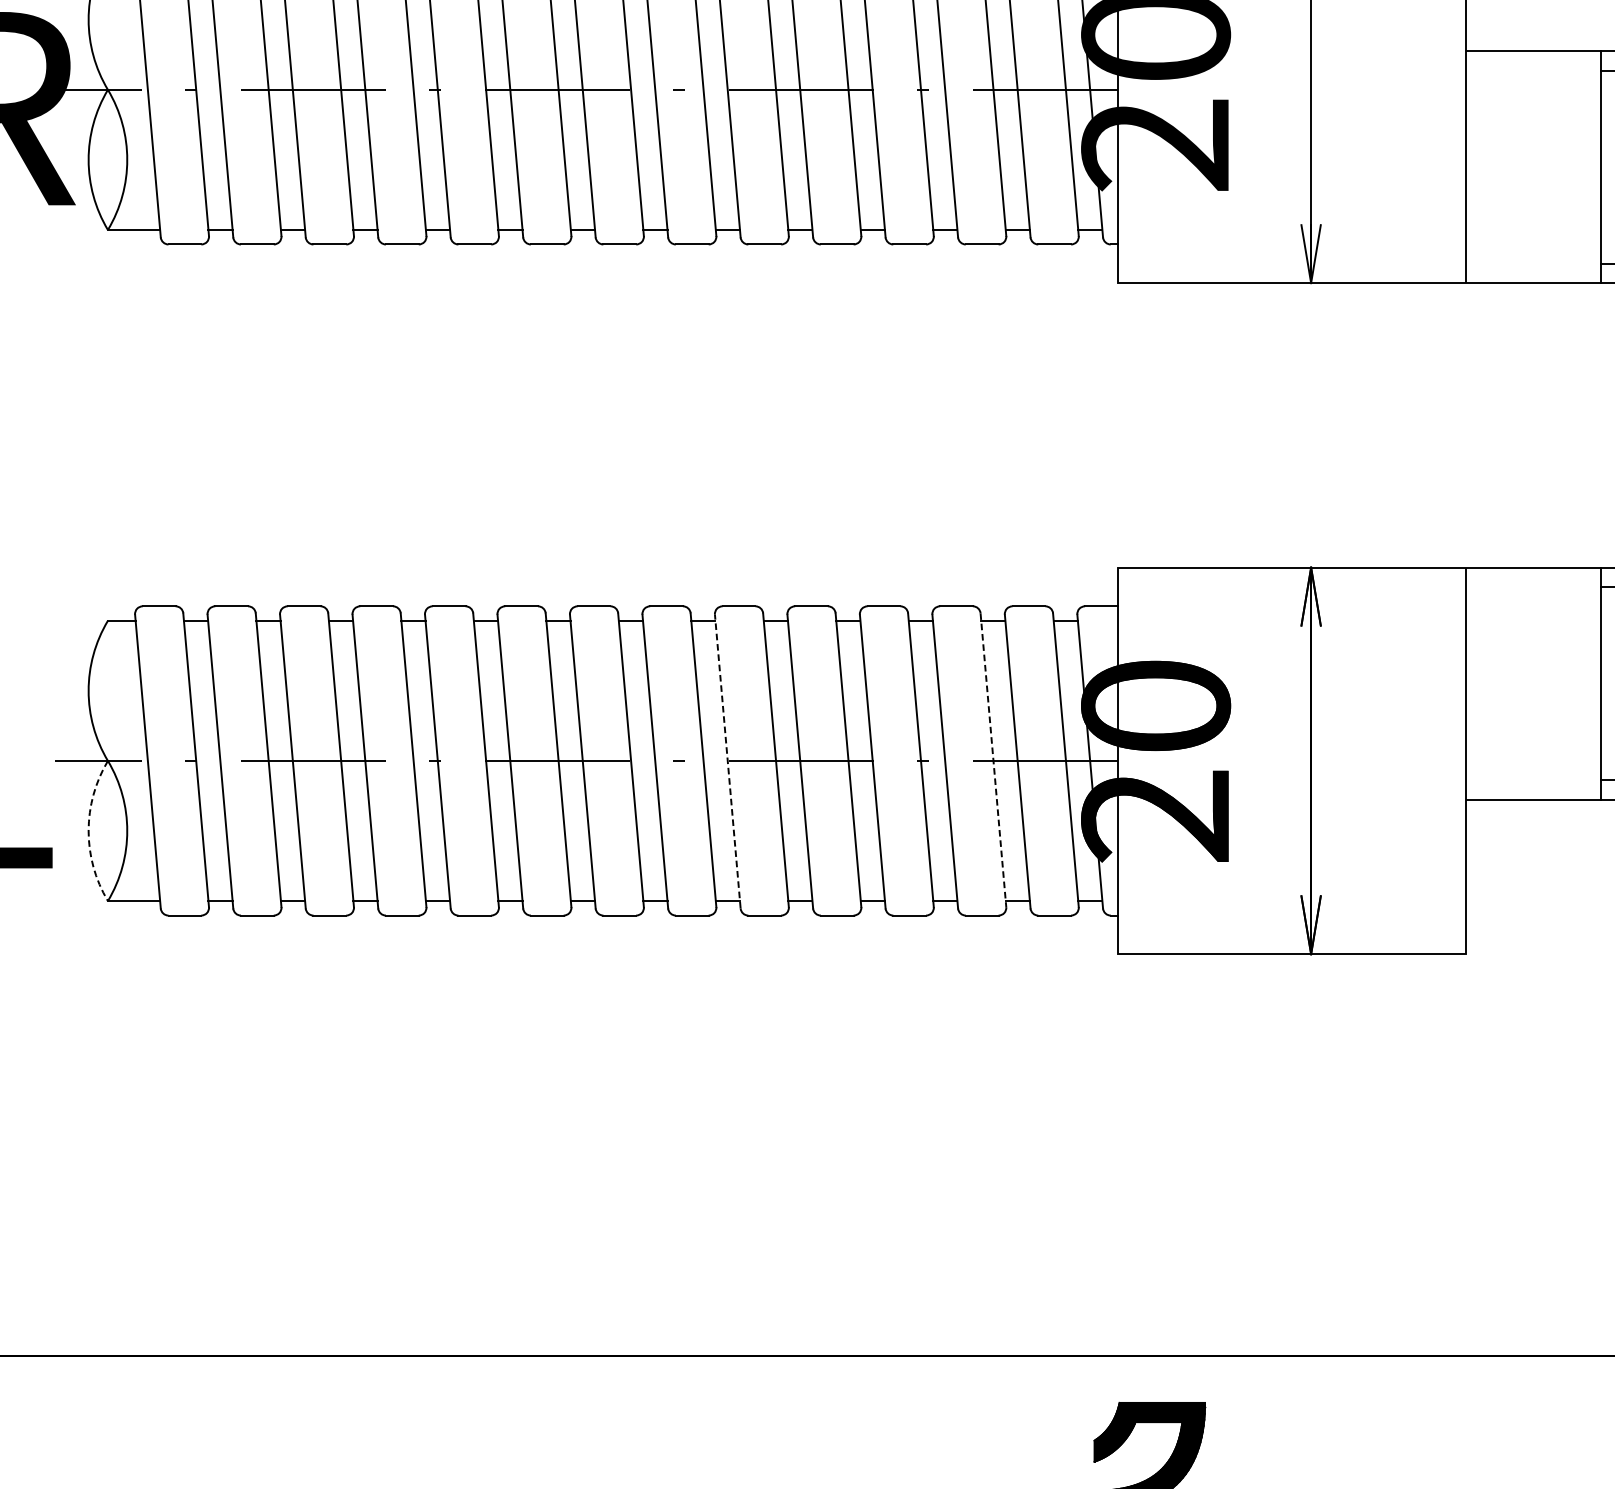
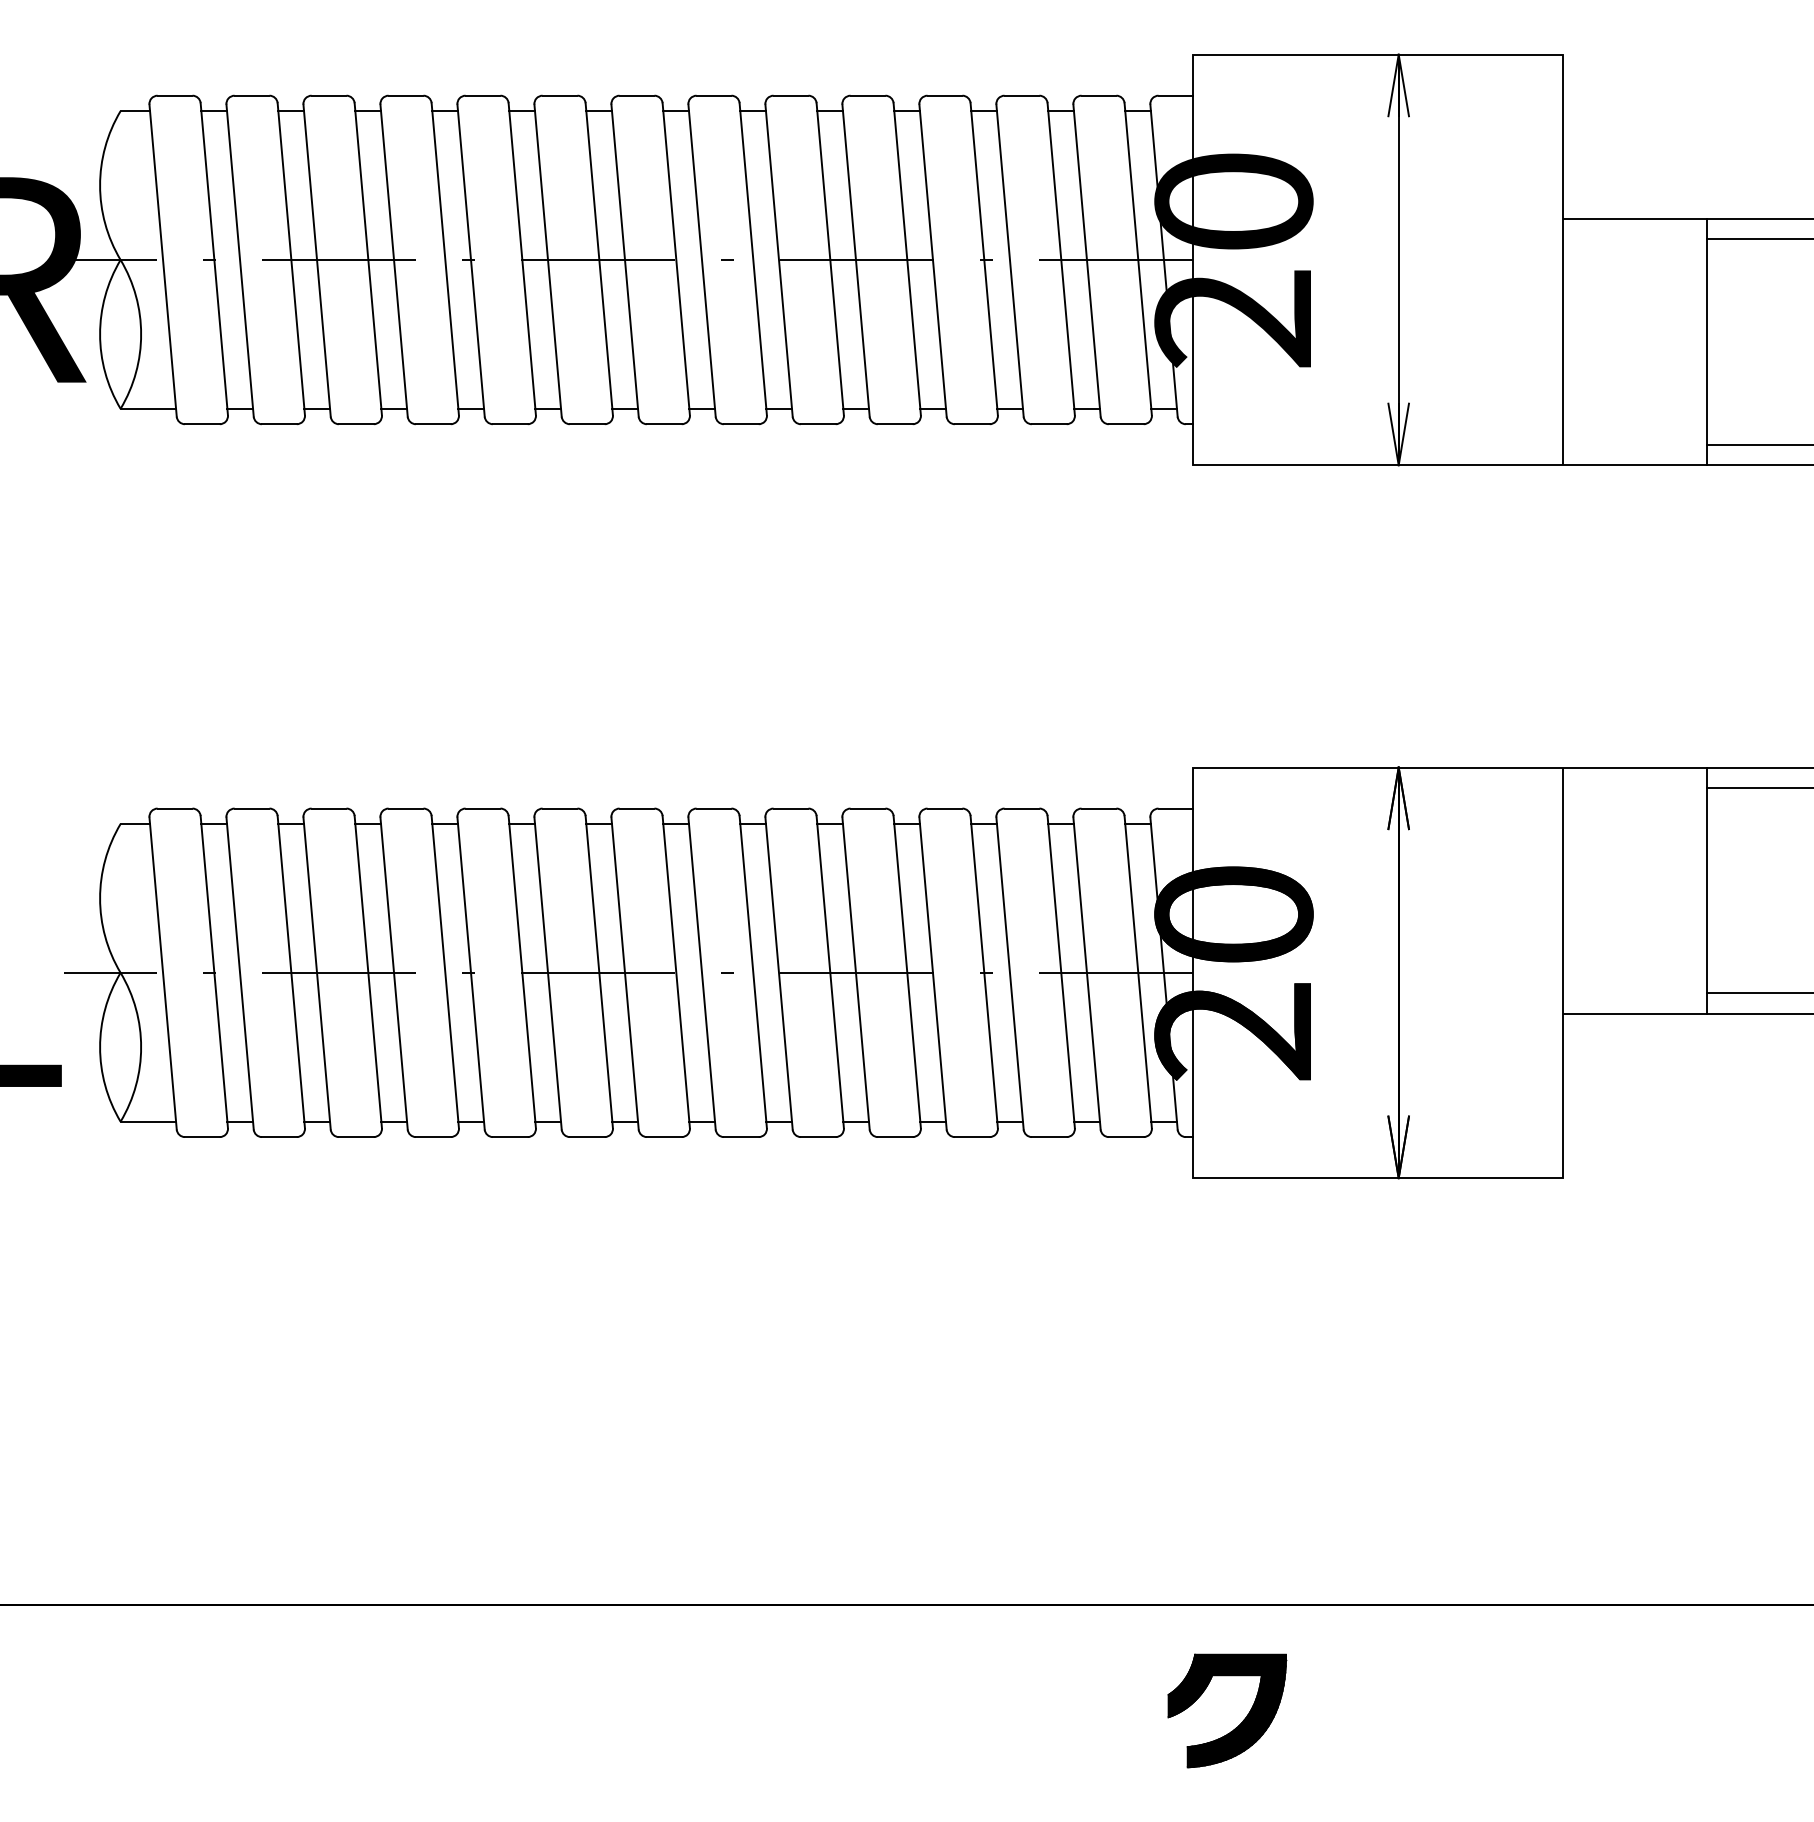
line: (993, 760) -> (1061, 972), dashed -> solid
line: (728, 761) -> (779, 973), dashed -> solid
arc: (89, 831) -> (100, 1047), dashed -> solid

